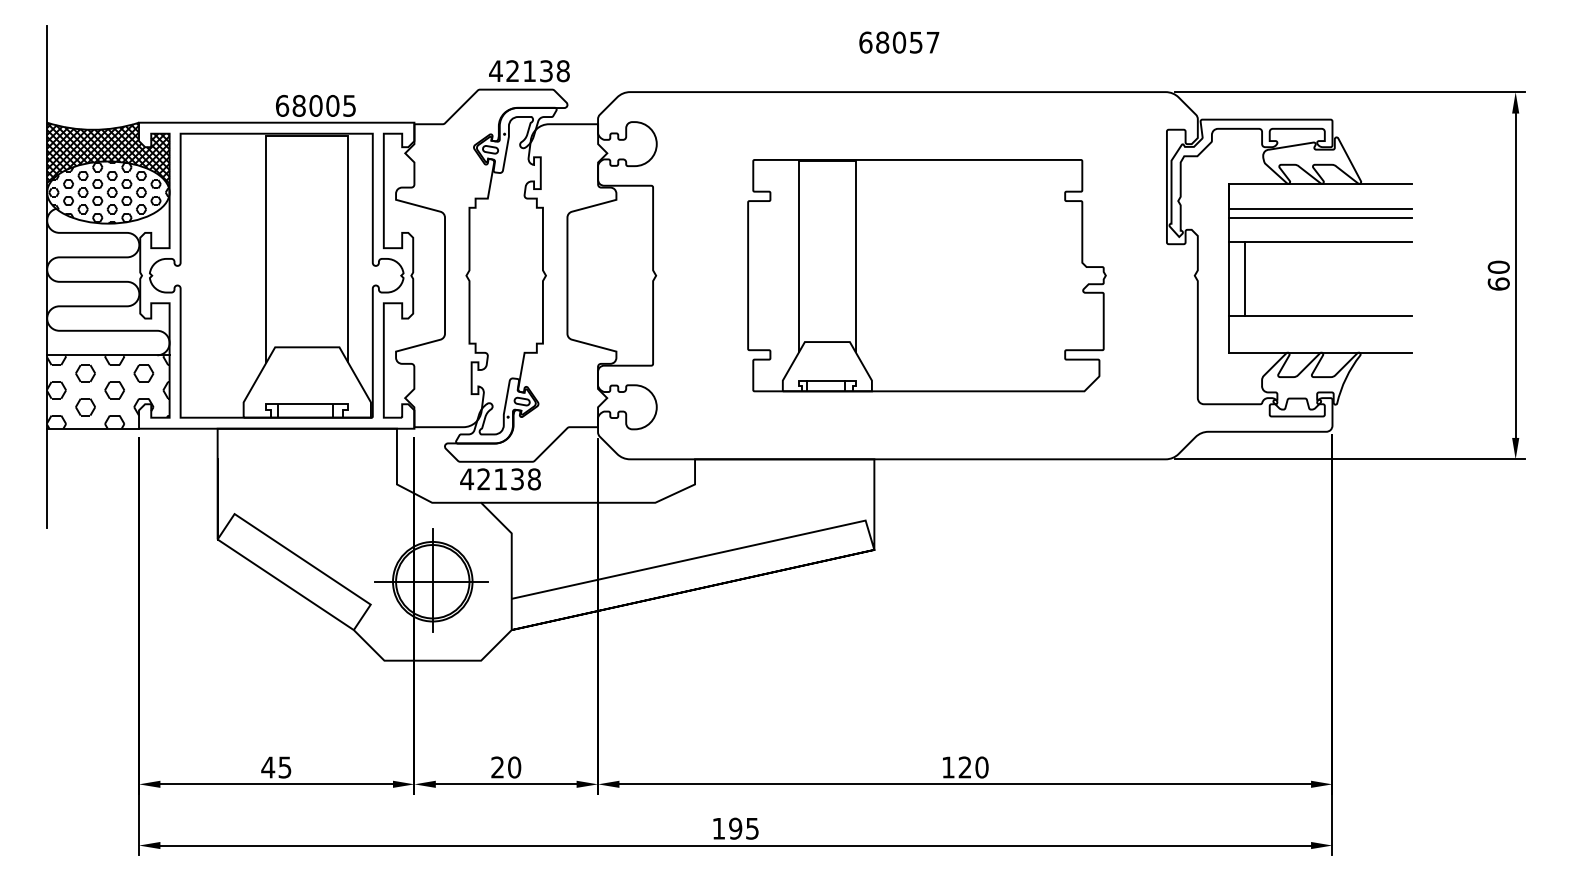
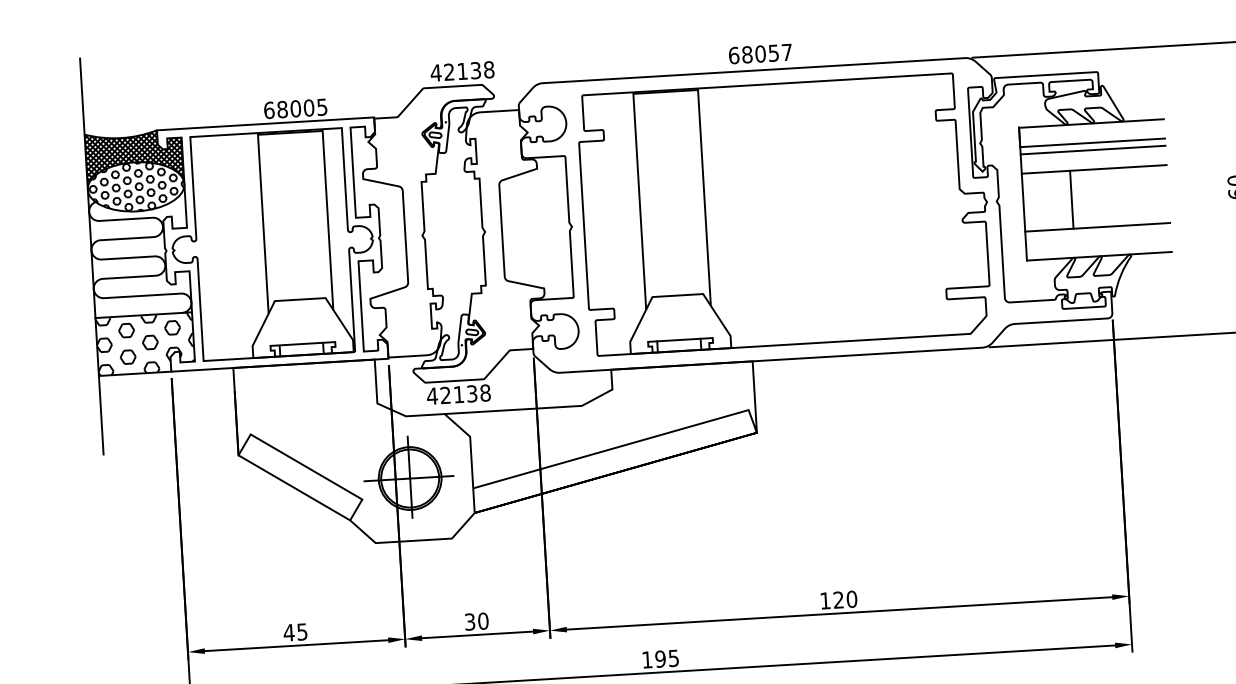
text: (899, 42) -> (760, 53), moved
part: (926, 275) -> (785, 213), size x1.43
line: (1244, 278) -> (1071, 199), moved
text: (497, 767) -> (469, 622), 20 -> 30

